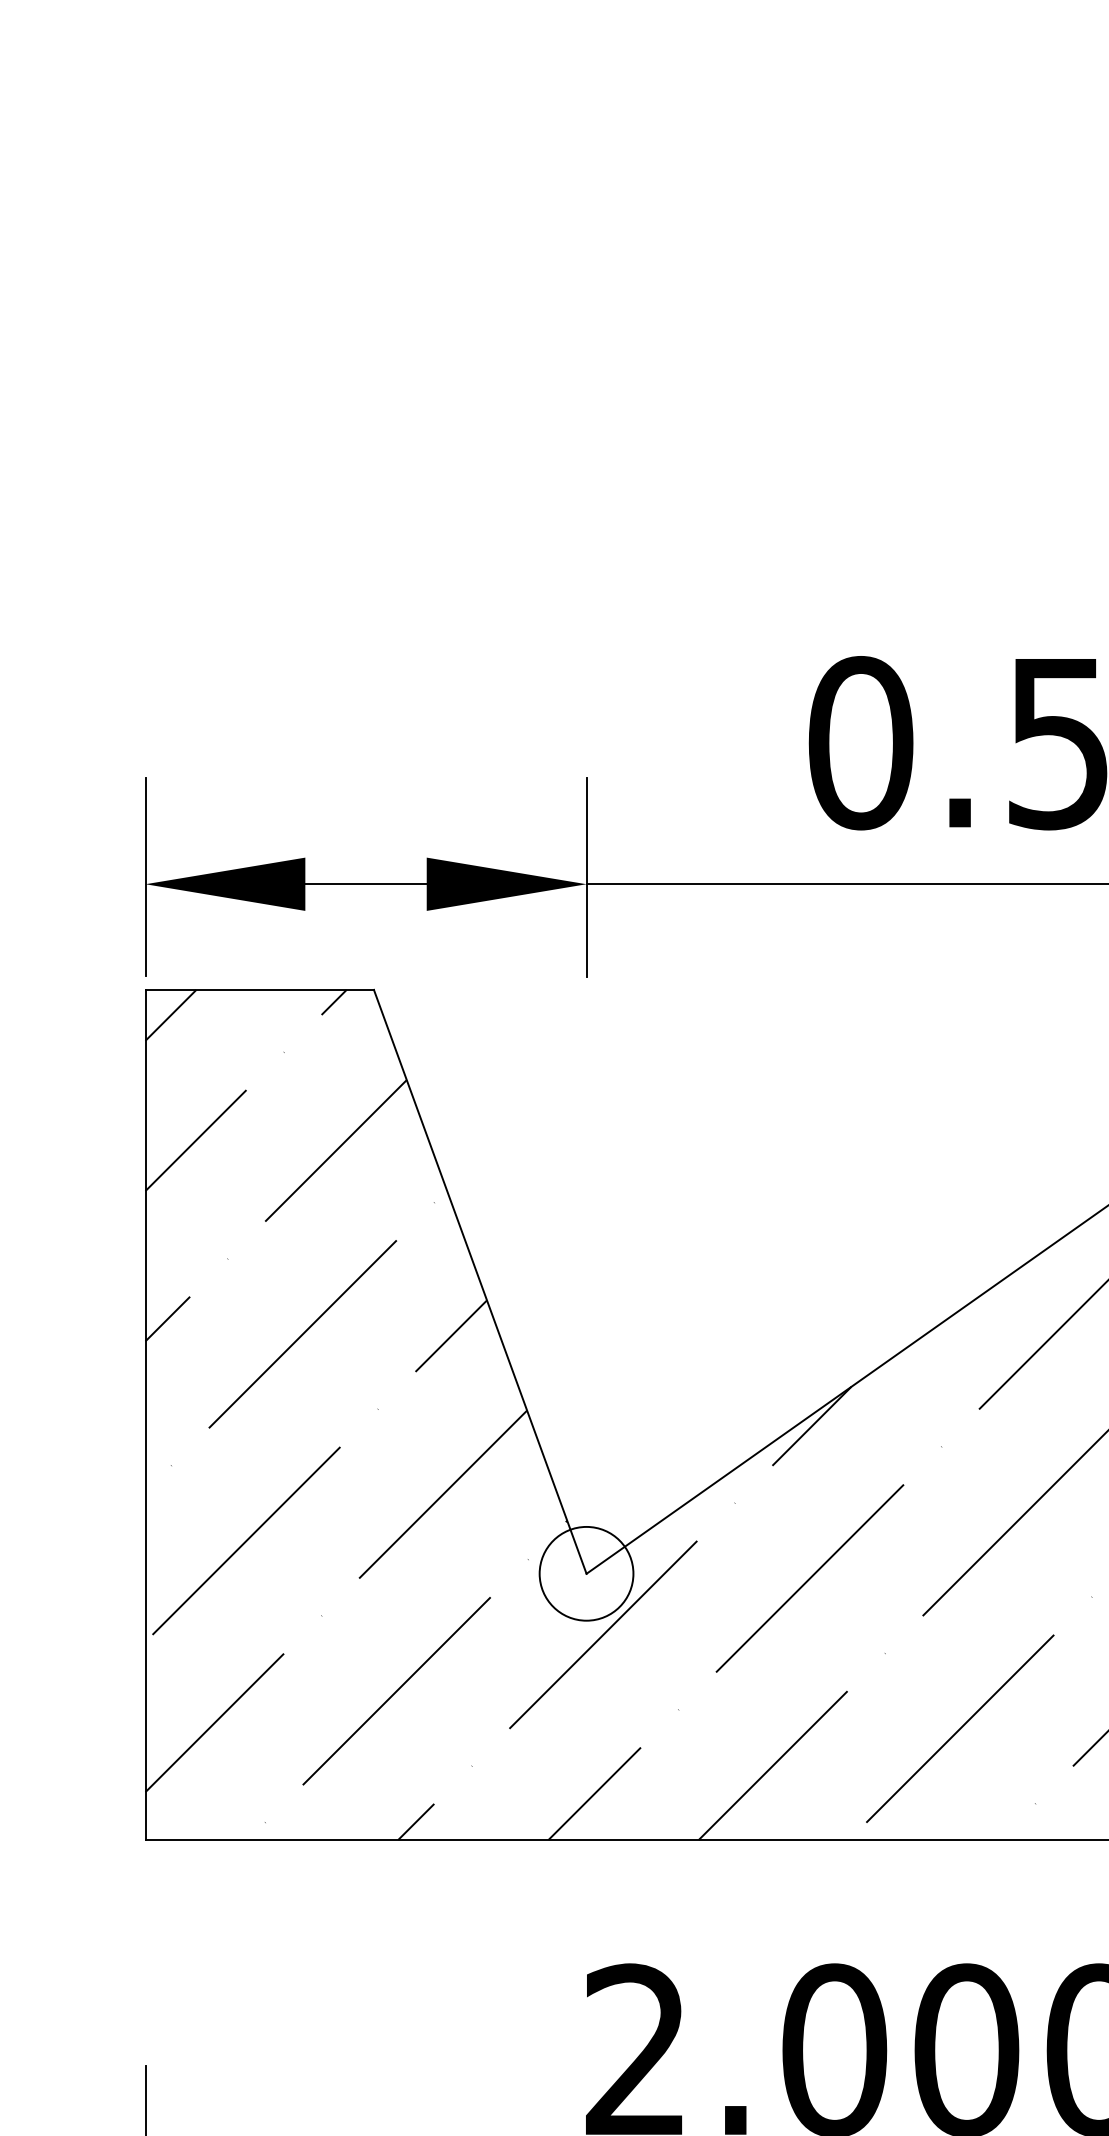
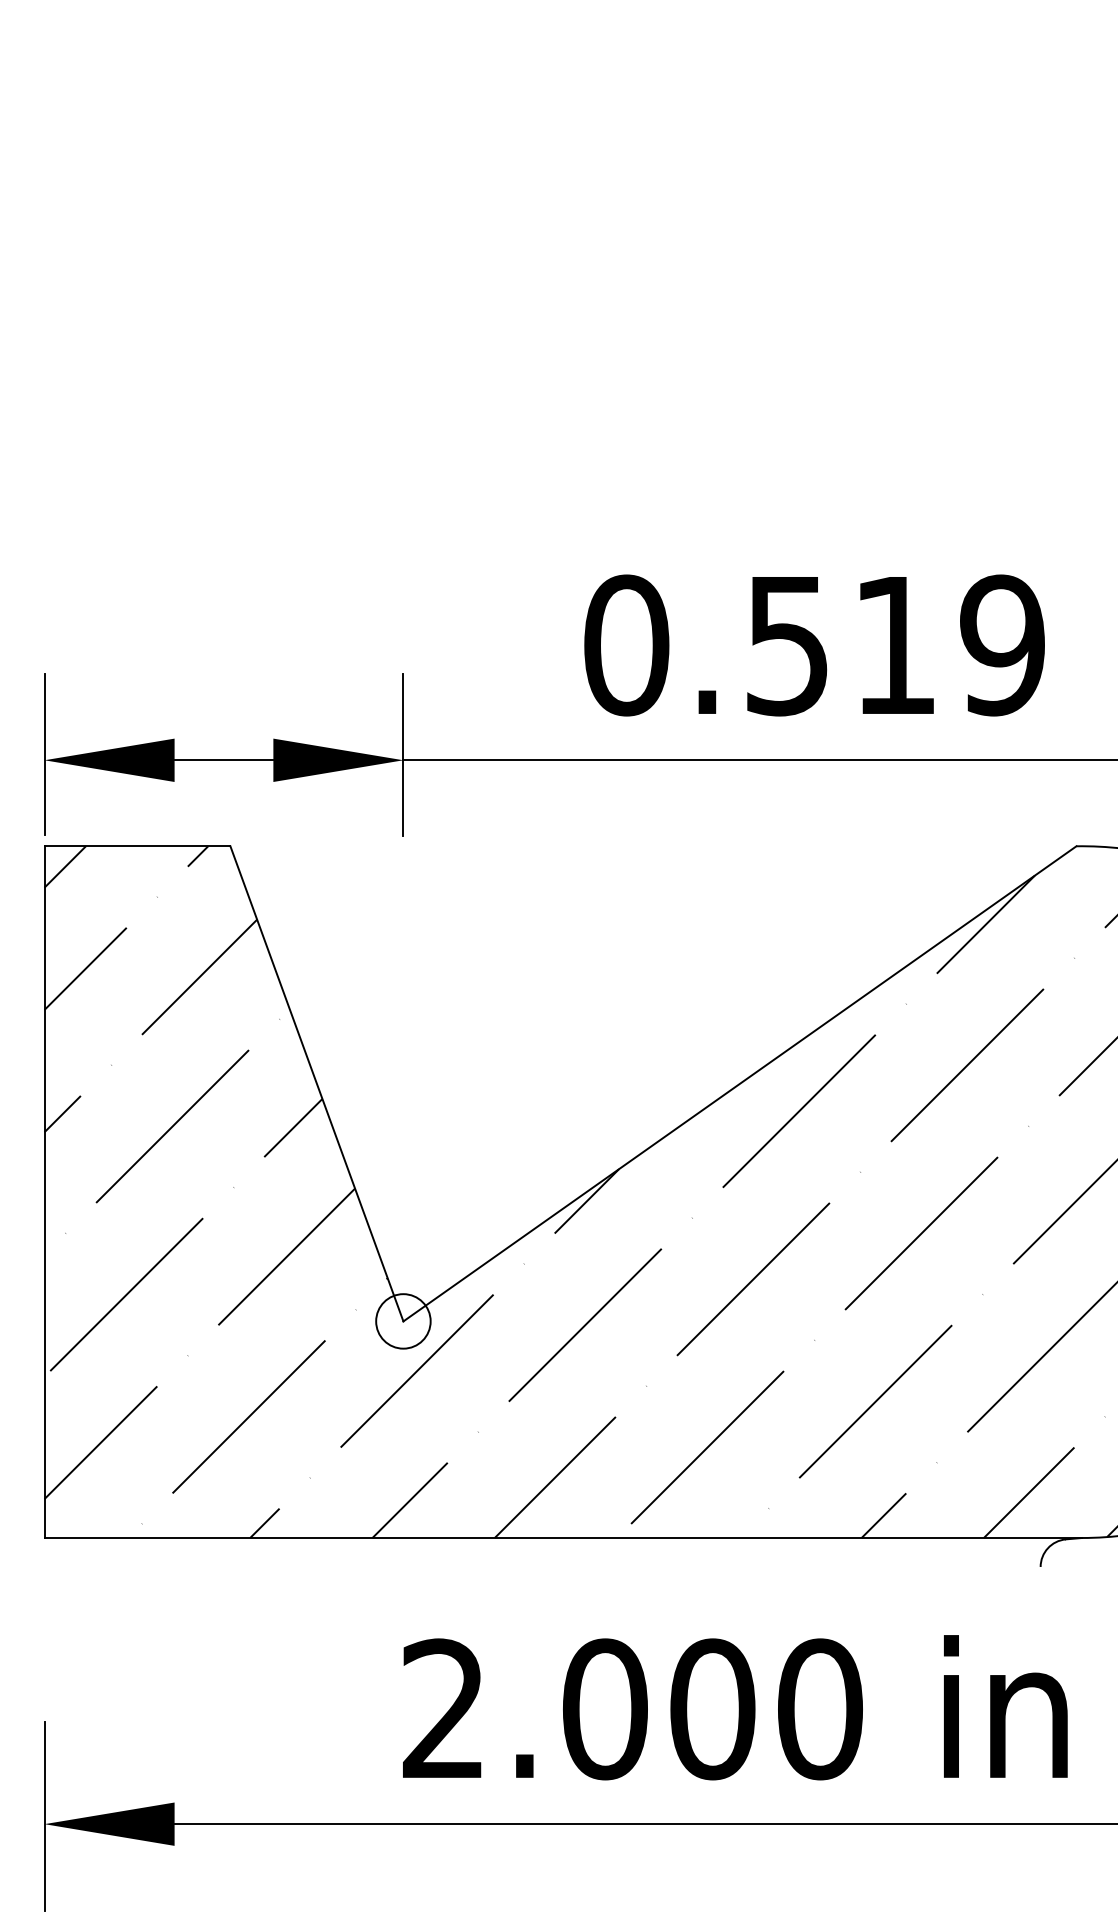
circle: (586, 1573) -> (403, 1321), size x0.71

